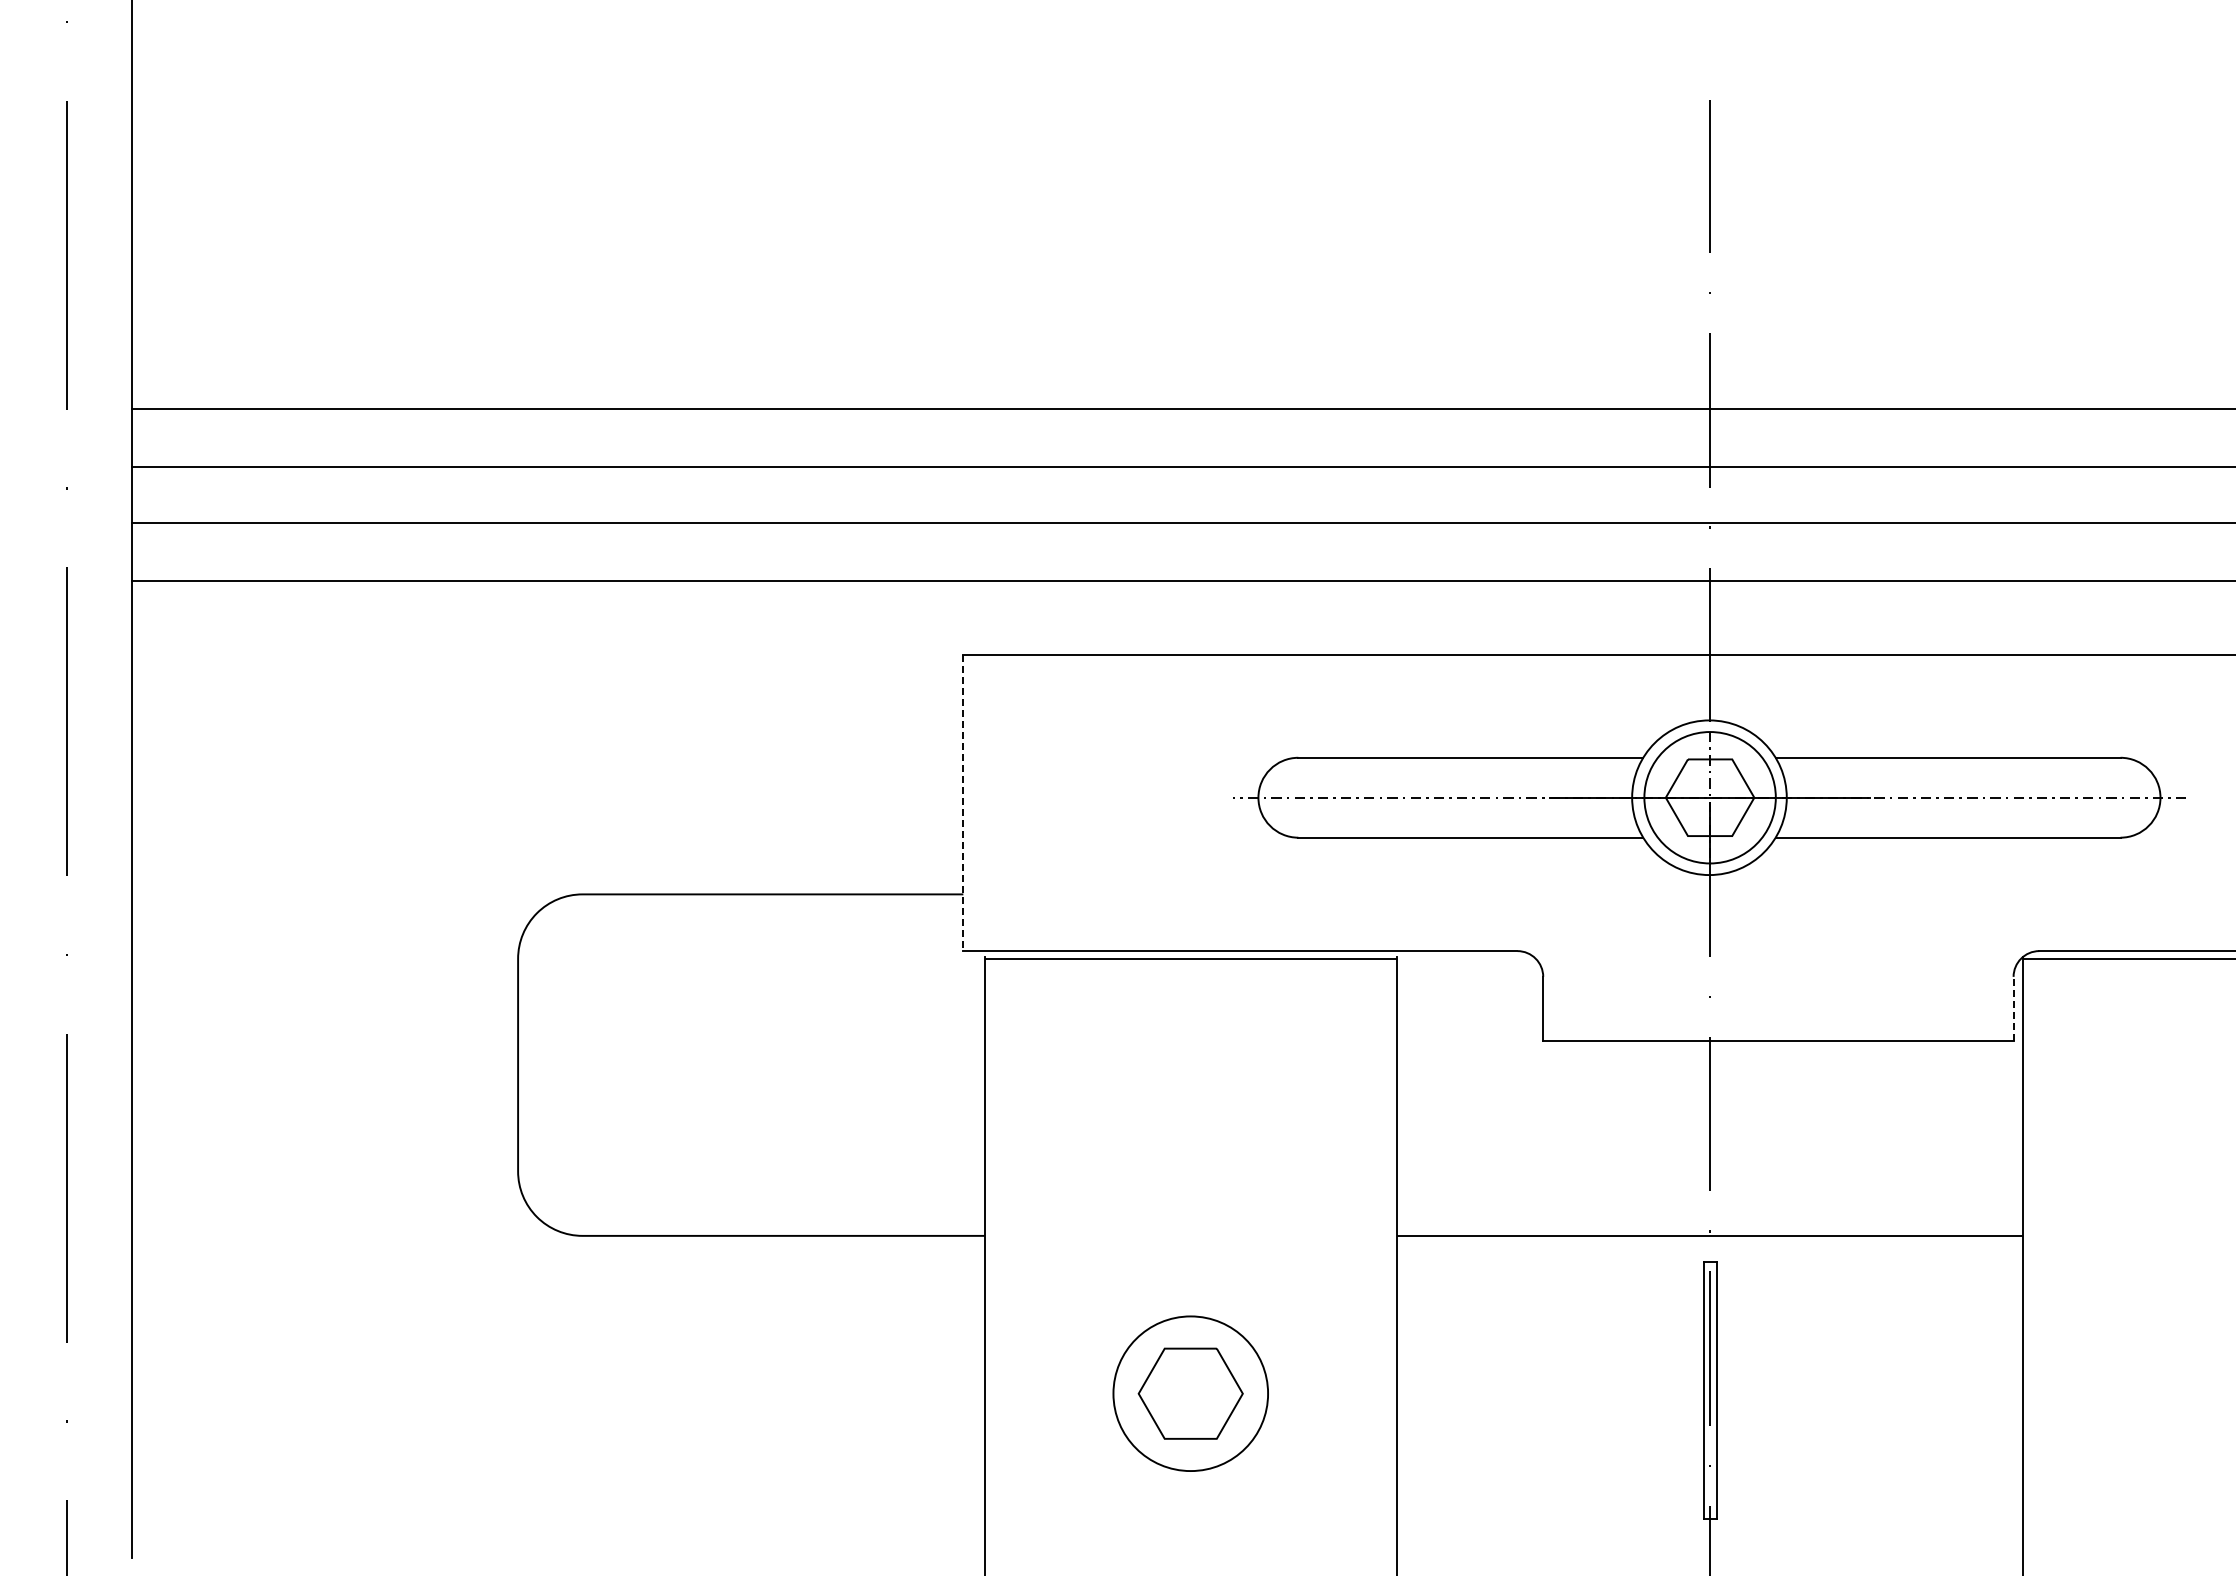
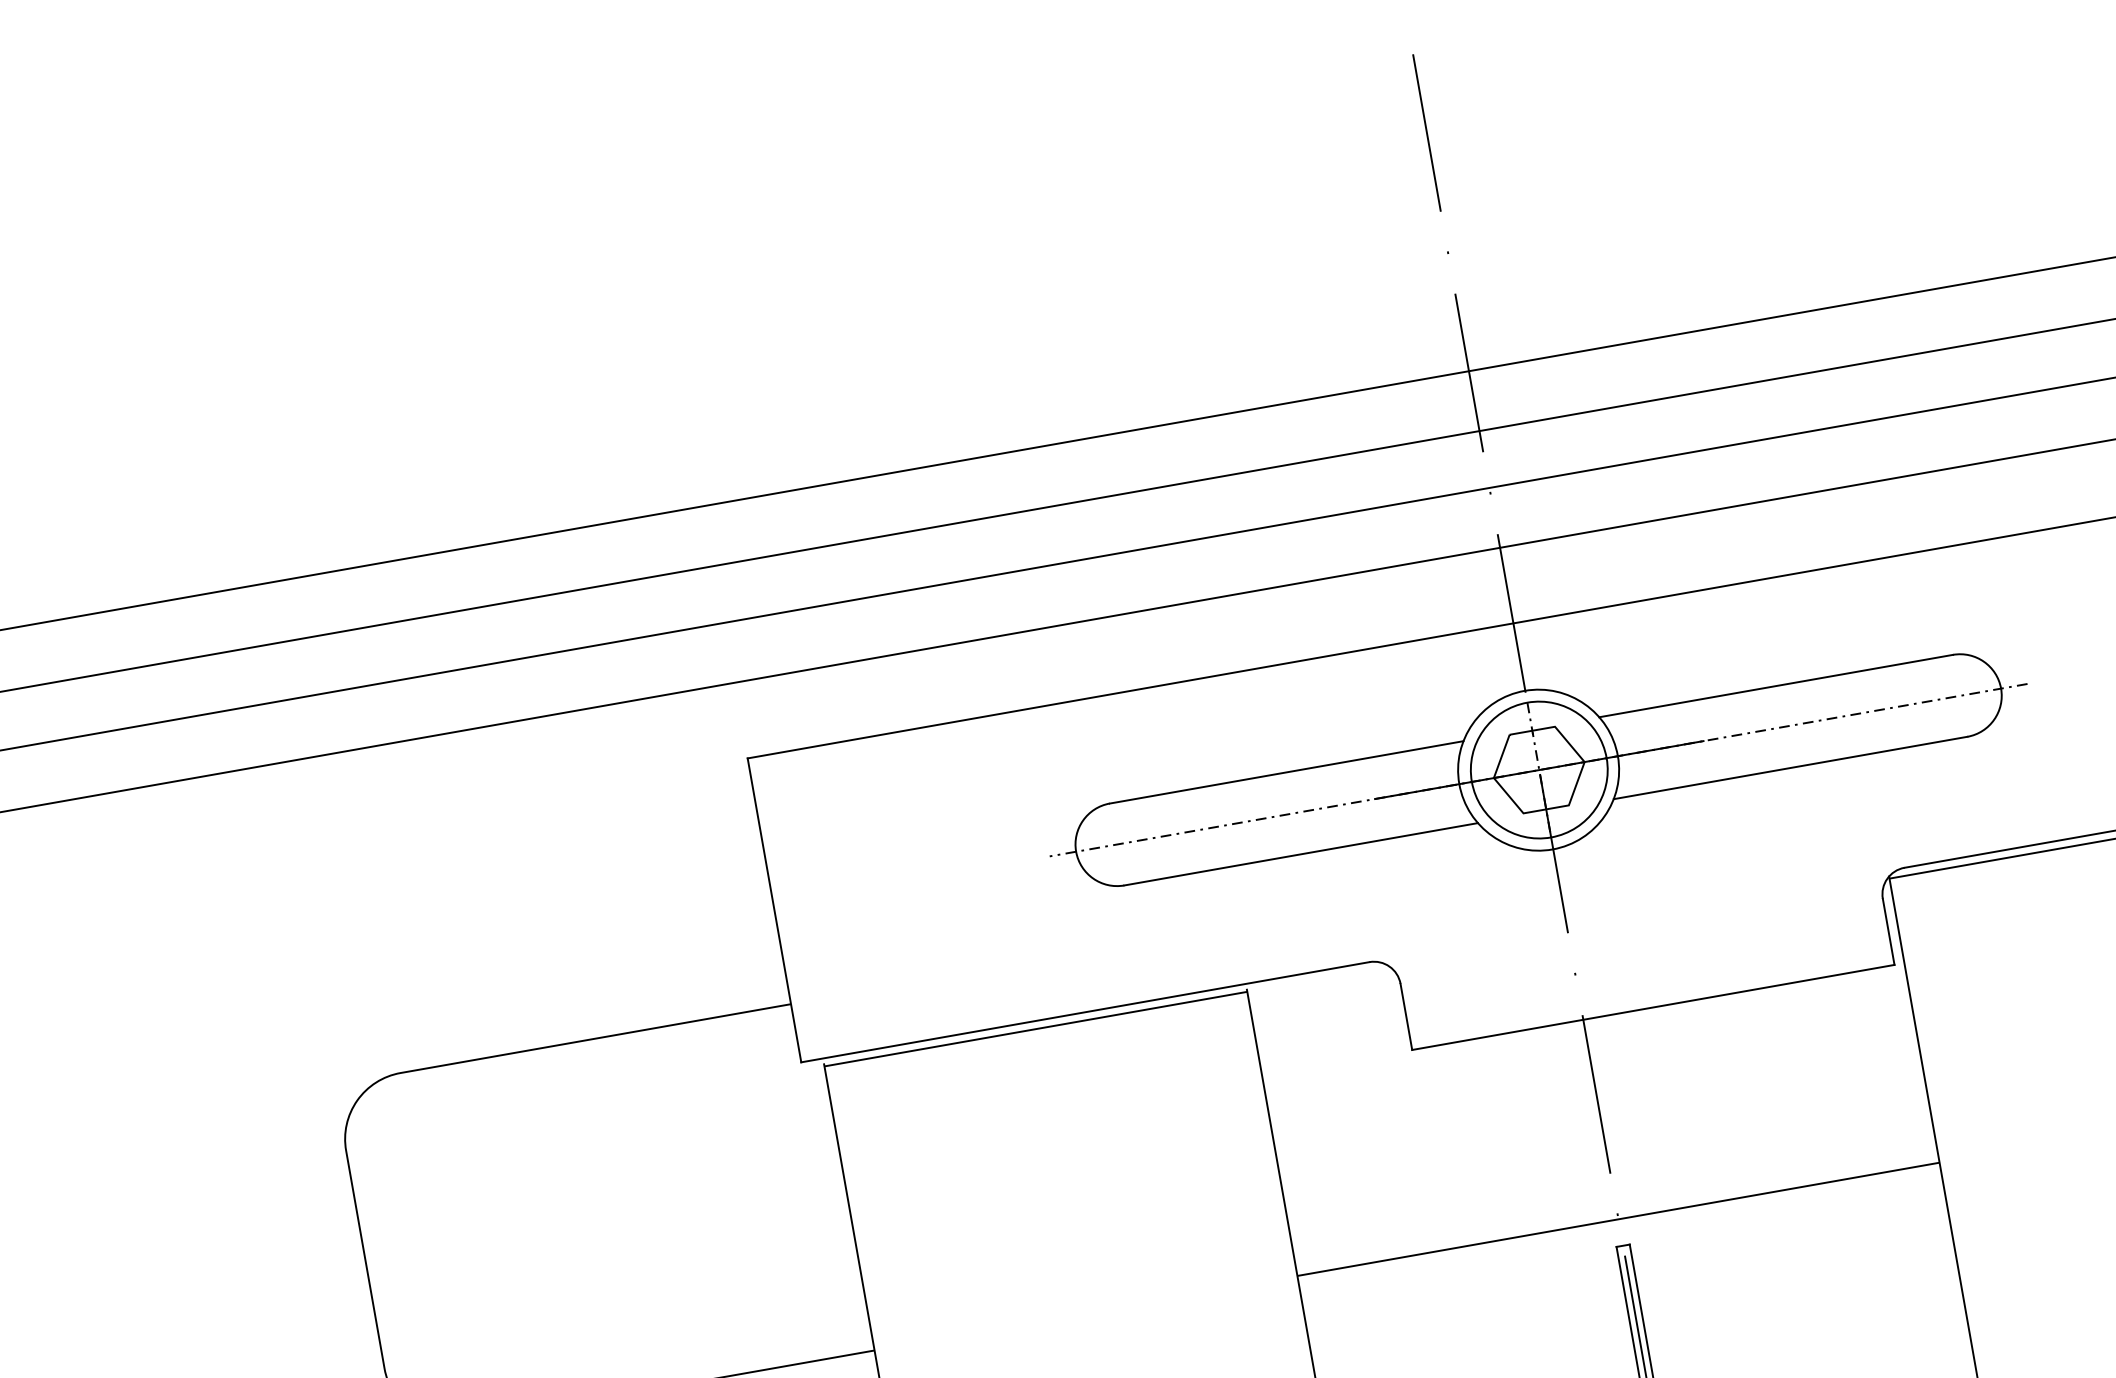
line: (963, 803) -> (774, 910), dashed -> solid
line: (2013, 1008) -> (1888, 931), dashed -> solid

